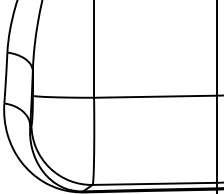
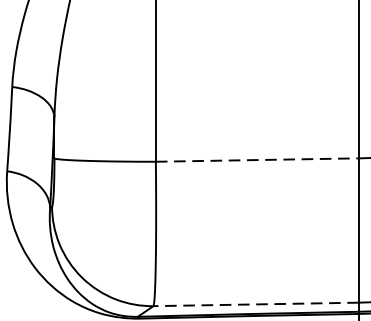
line: (155, 96) -> (257, 159), solid -> dashed
line: (154, 183) -> (255, 303), solid -> dashed

